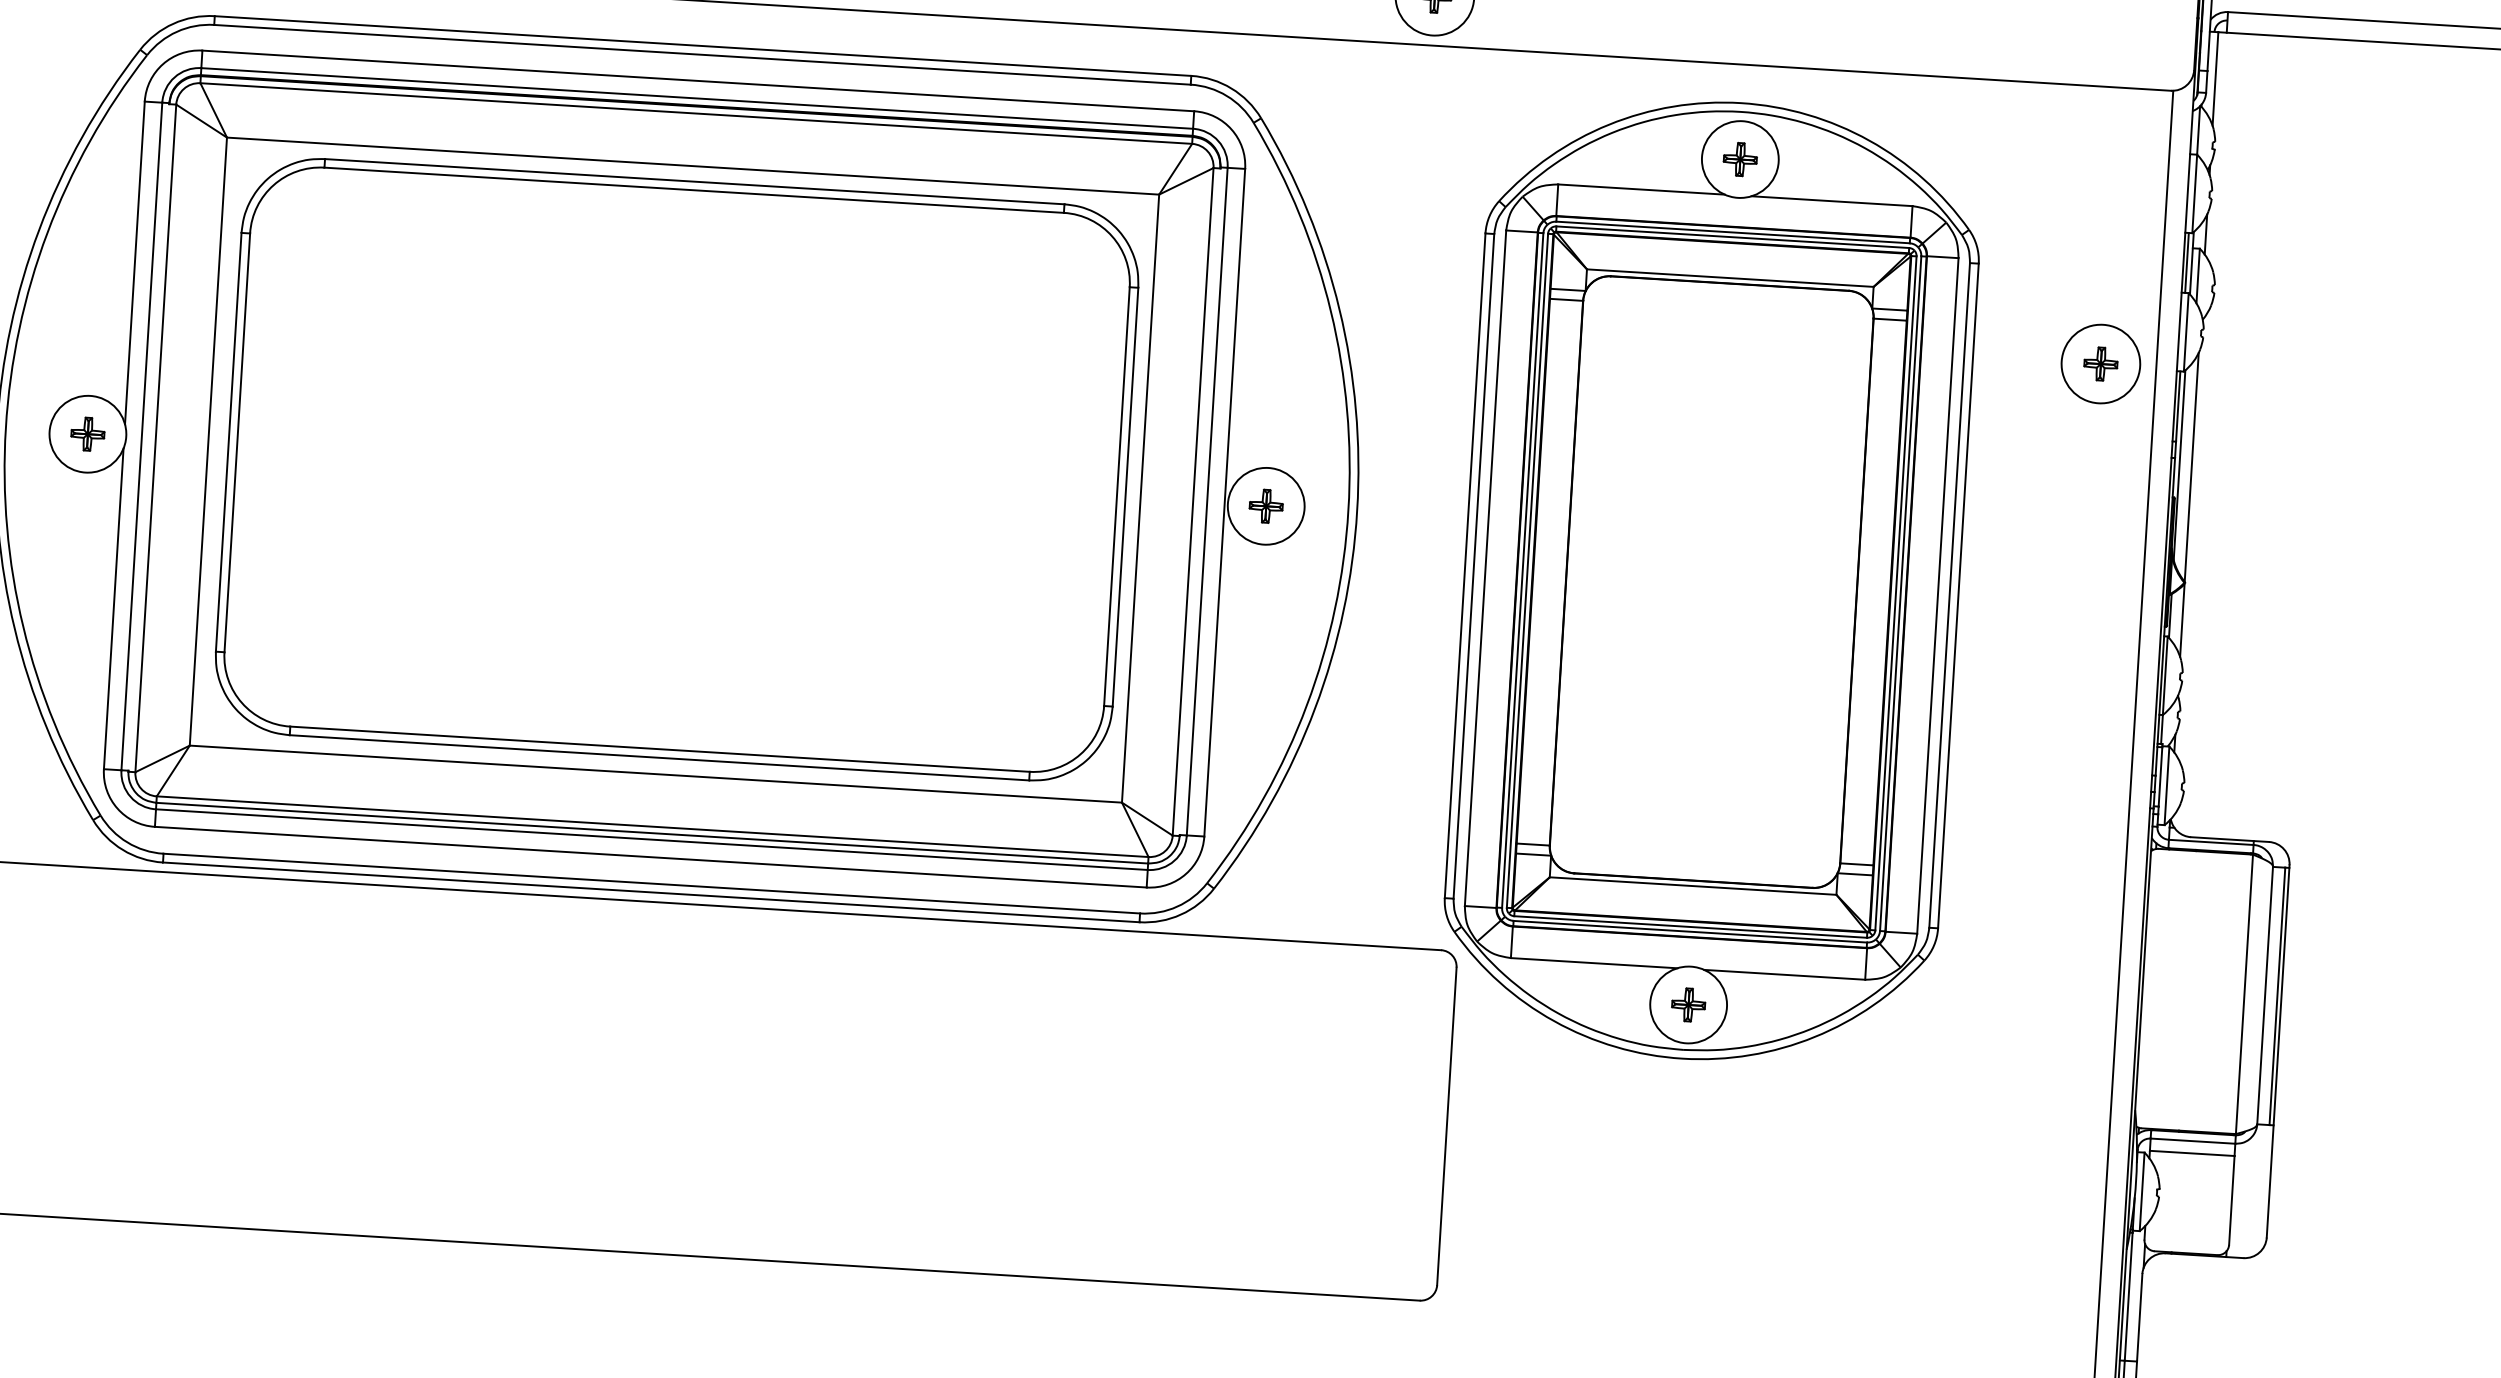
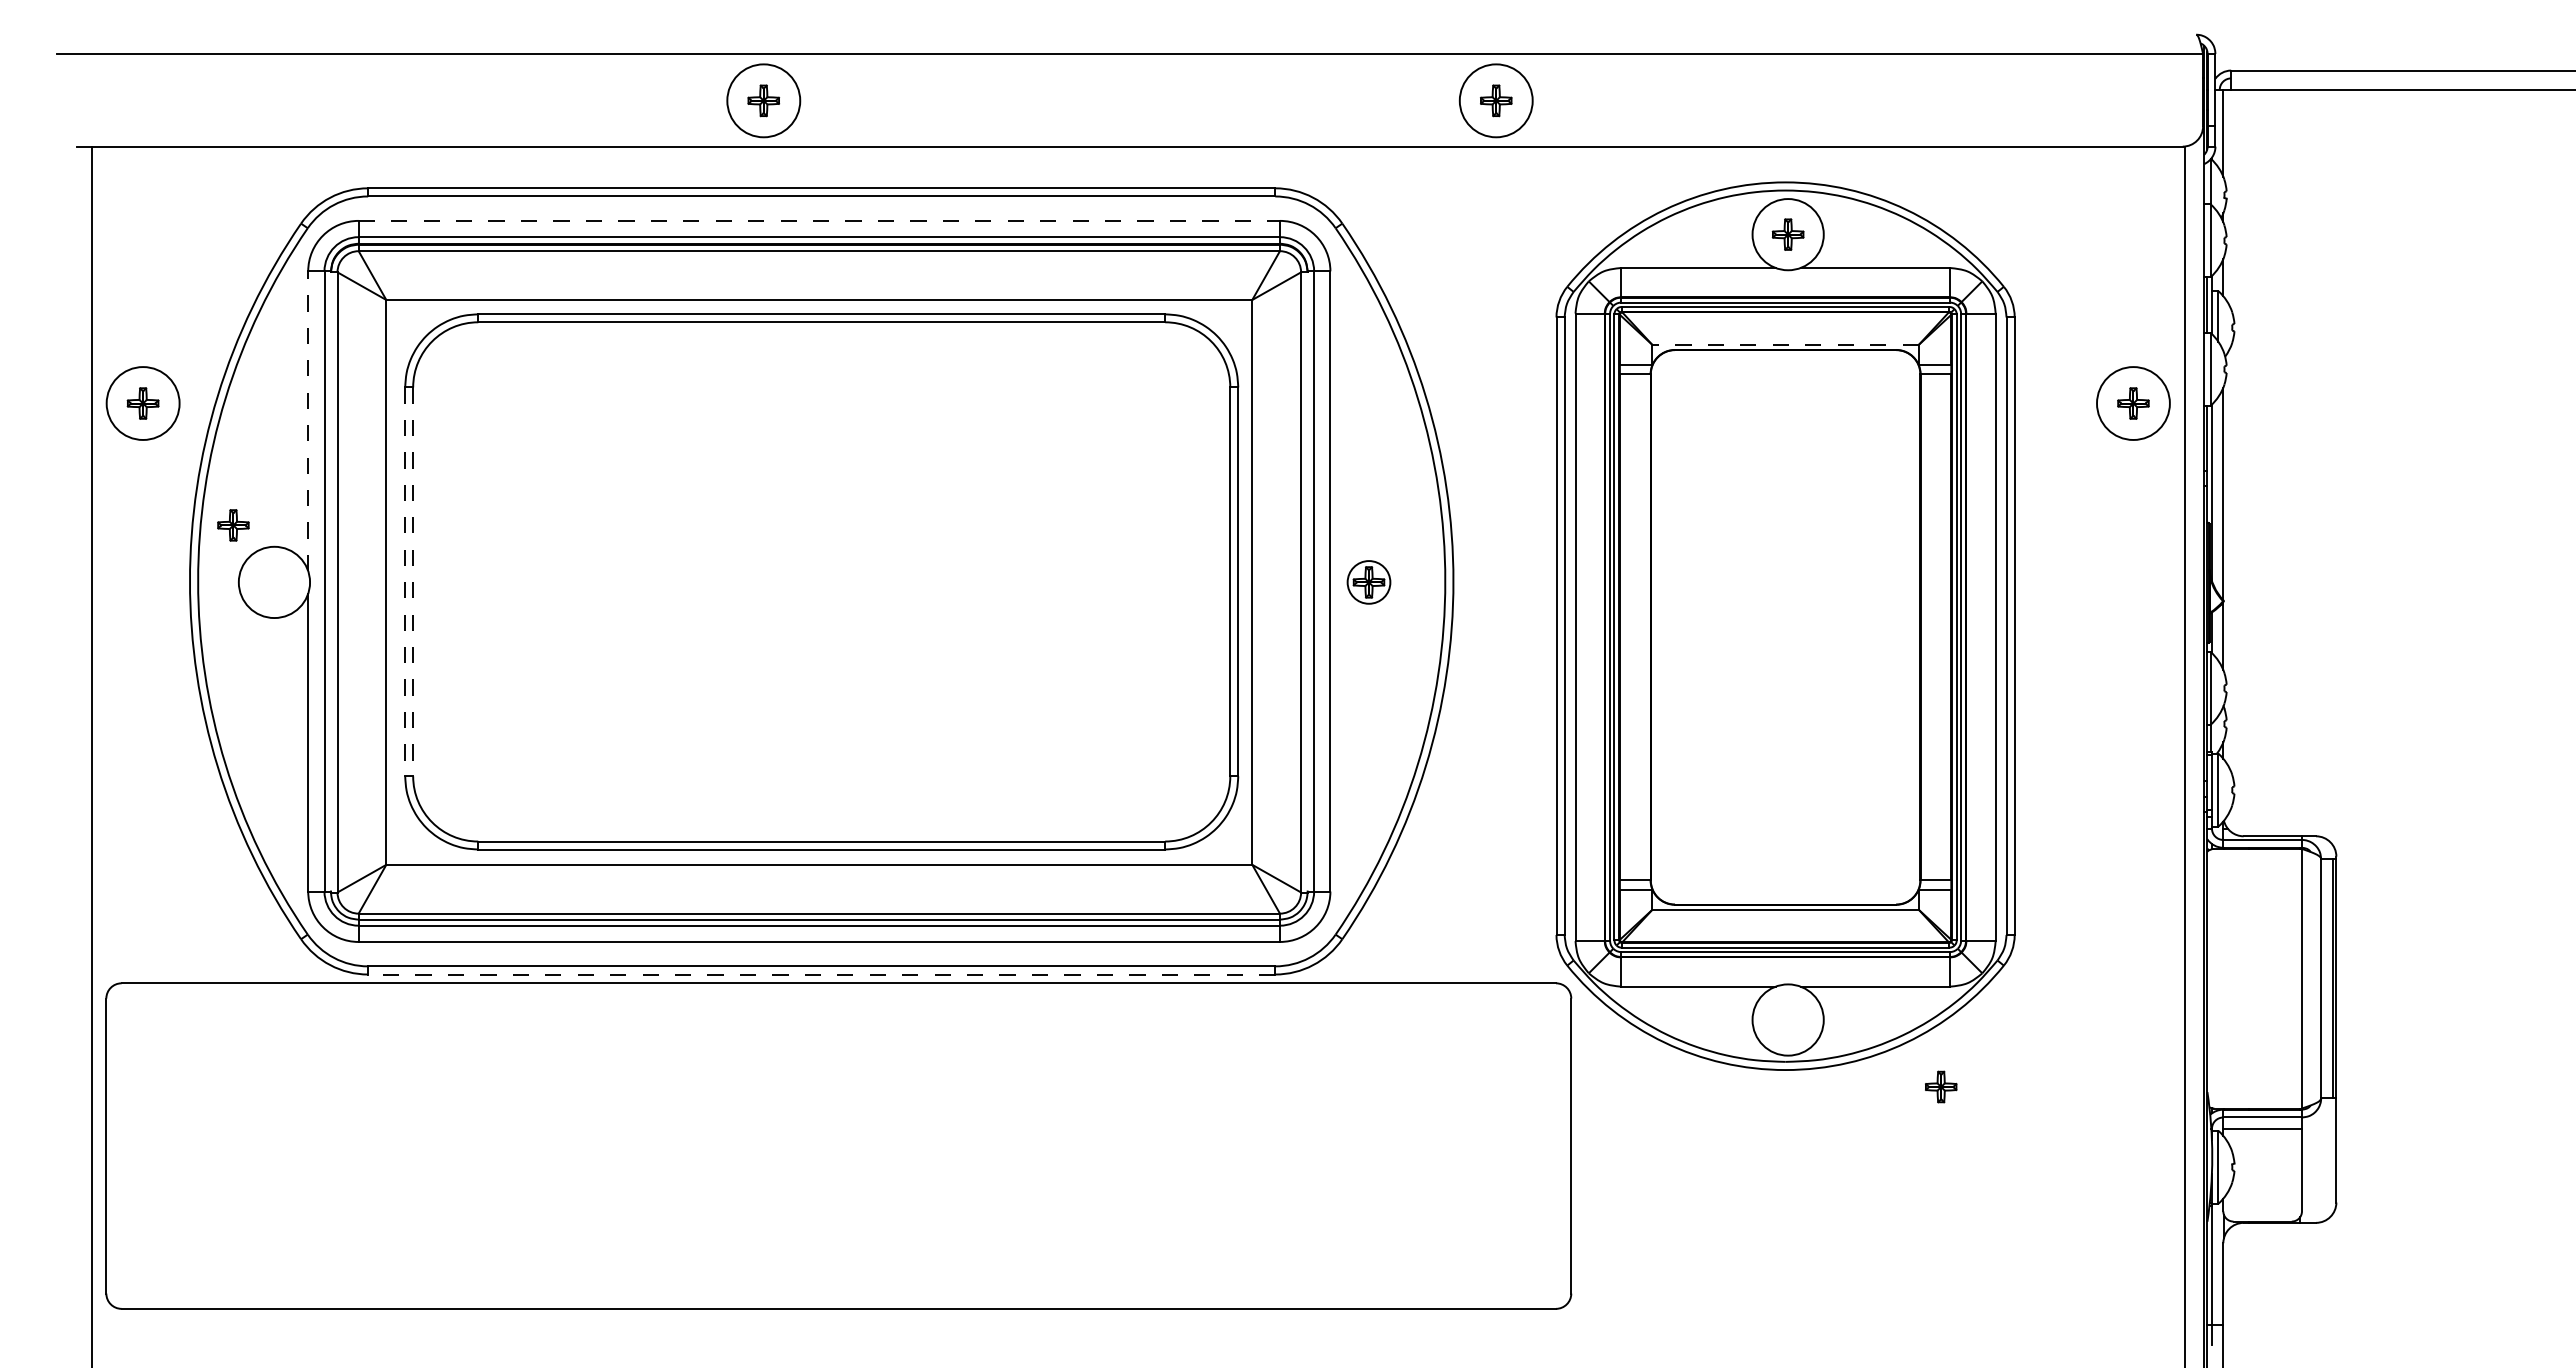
line: (698, 80) -> (819, 220), solid -> dashed
line: (135, 263) -> (308, 421), solid -> dashed
line: (1730, 277) -> (1785, 344), solid -> dashed
part: (87, 434) -> (233, 525), moved
line: (229, 441) -> (405, 581), solid -> dashed
line: (237, 442) -> (413, 581), solid -> dashed
circle: (1265, 506) -> (1368, 582), size x0.6
line: (651, 892) -> (821, 974), solid -> dashed
part: (1689, 1004) -> (1941, 1086), moved

